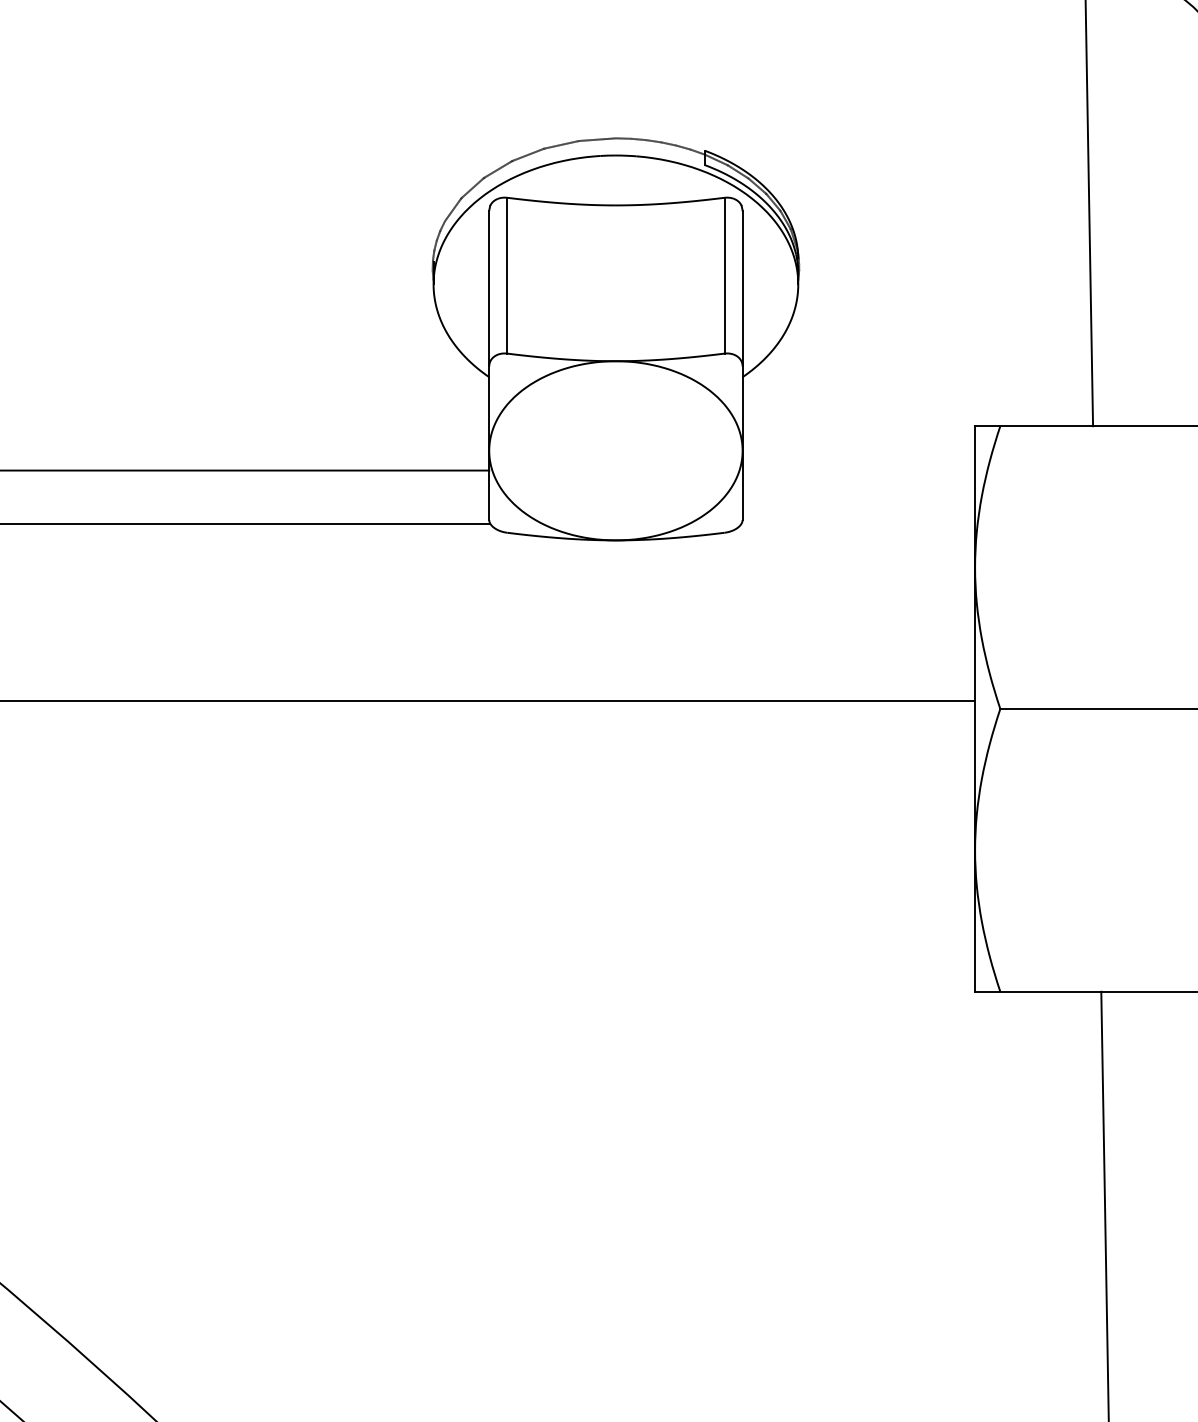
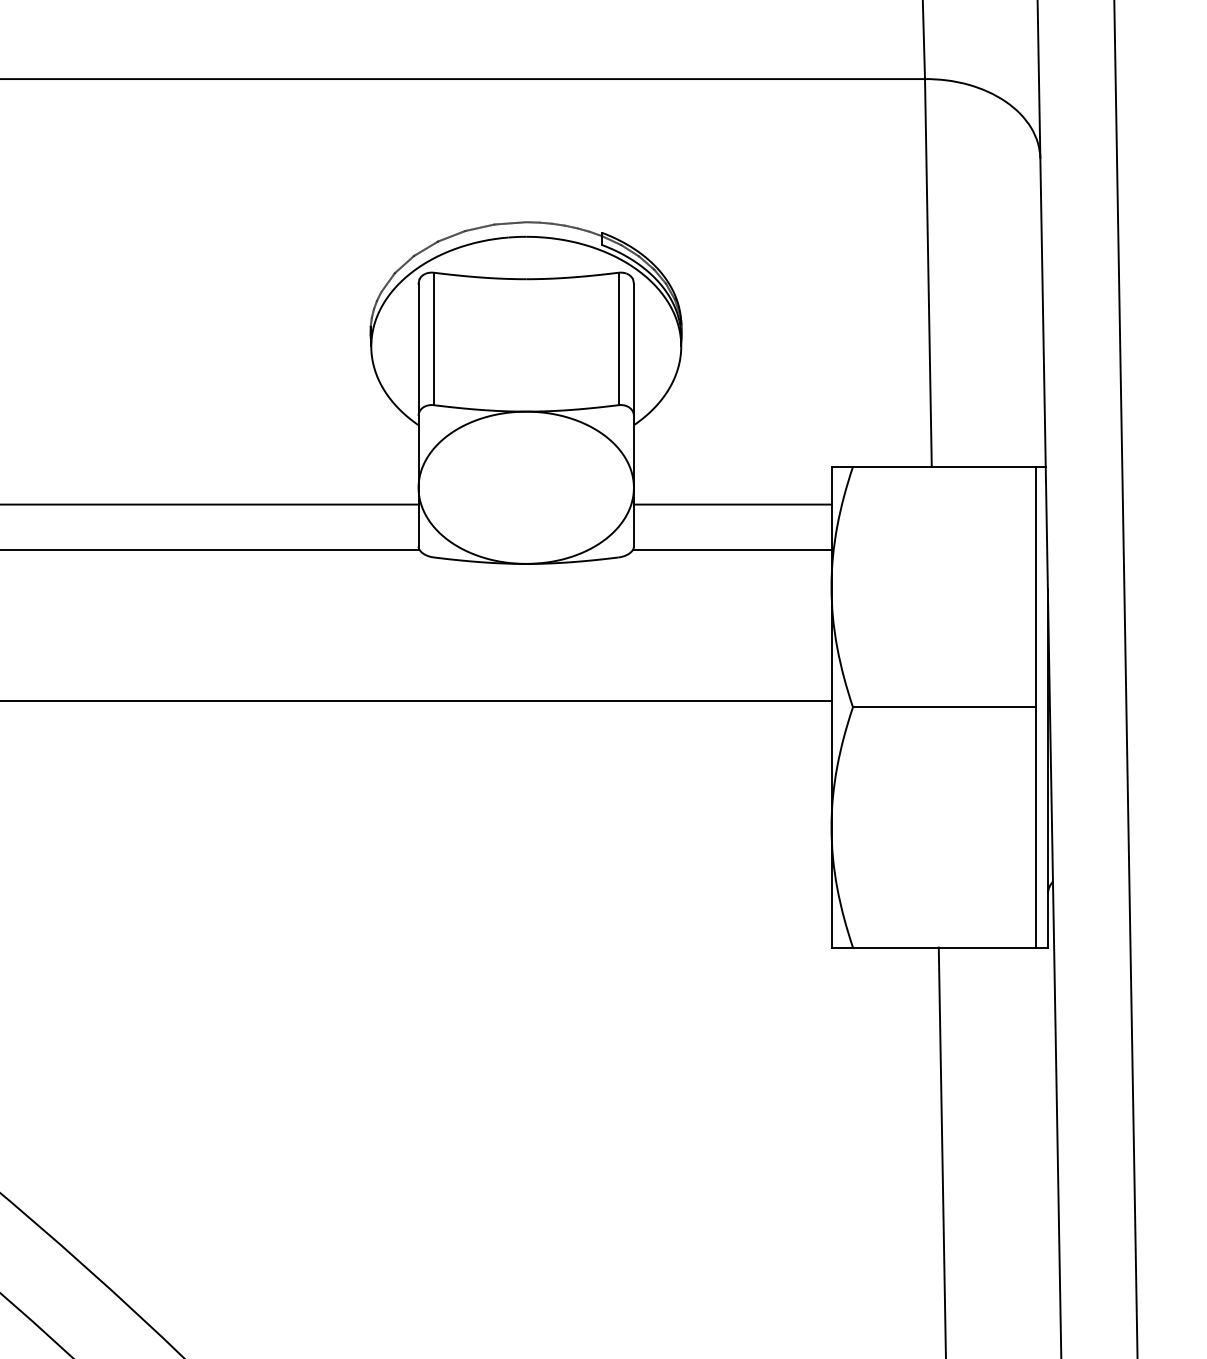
line: (858, 470) -> (732, 504), added
line: (858, 523) -> (732, 549), added

